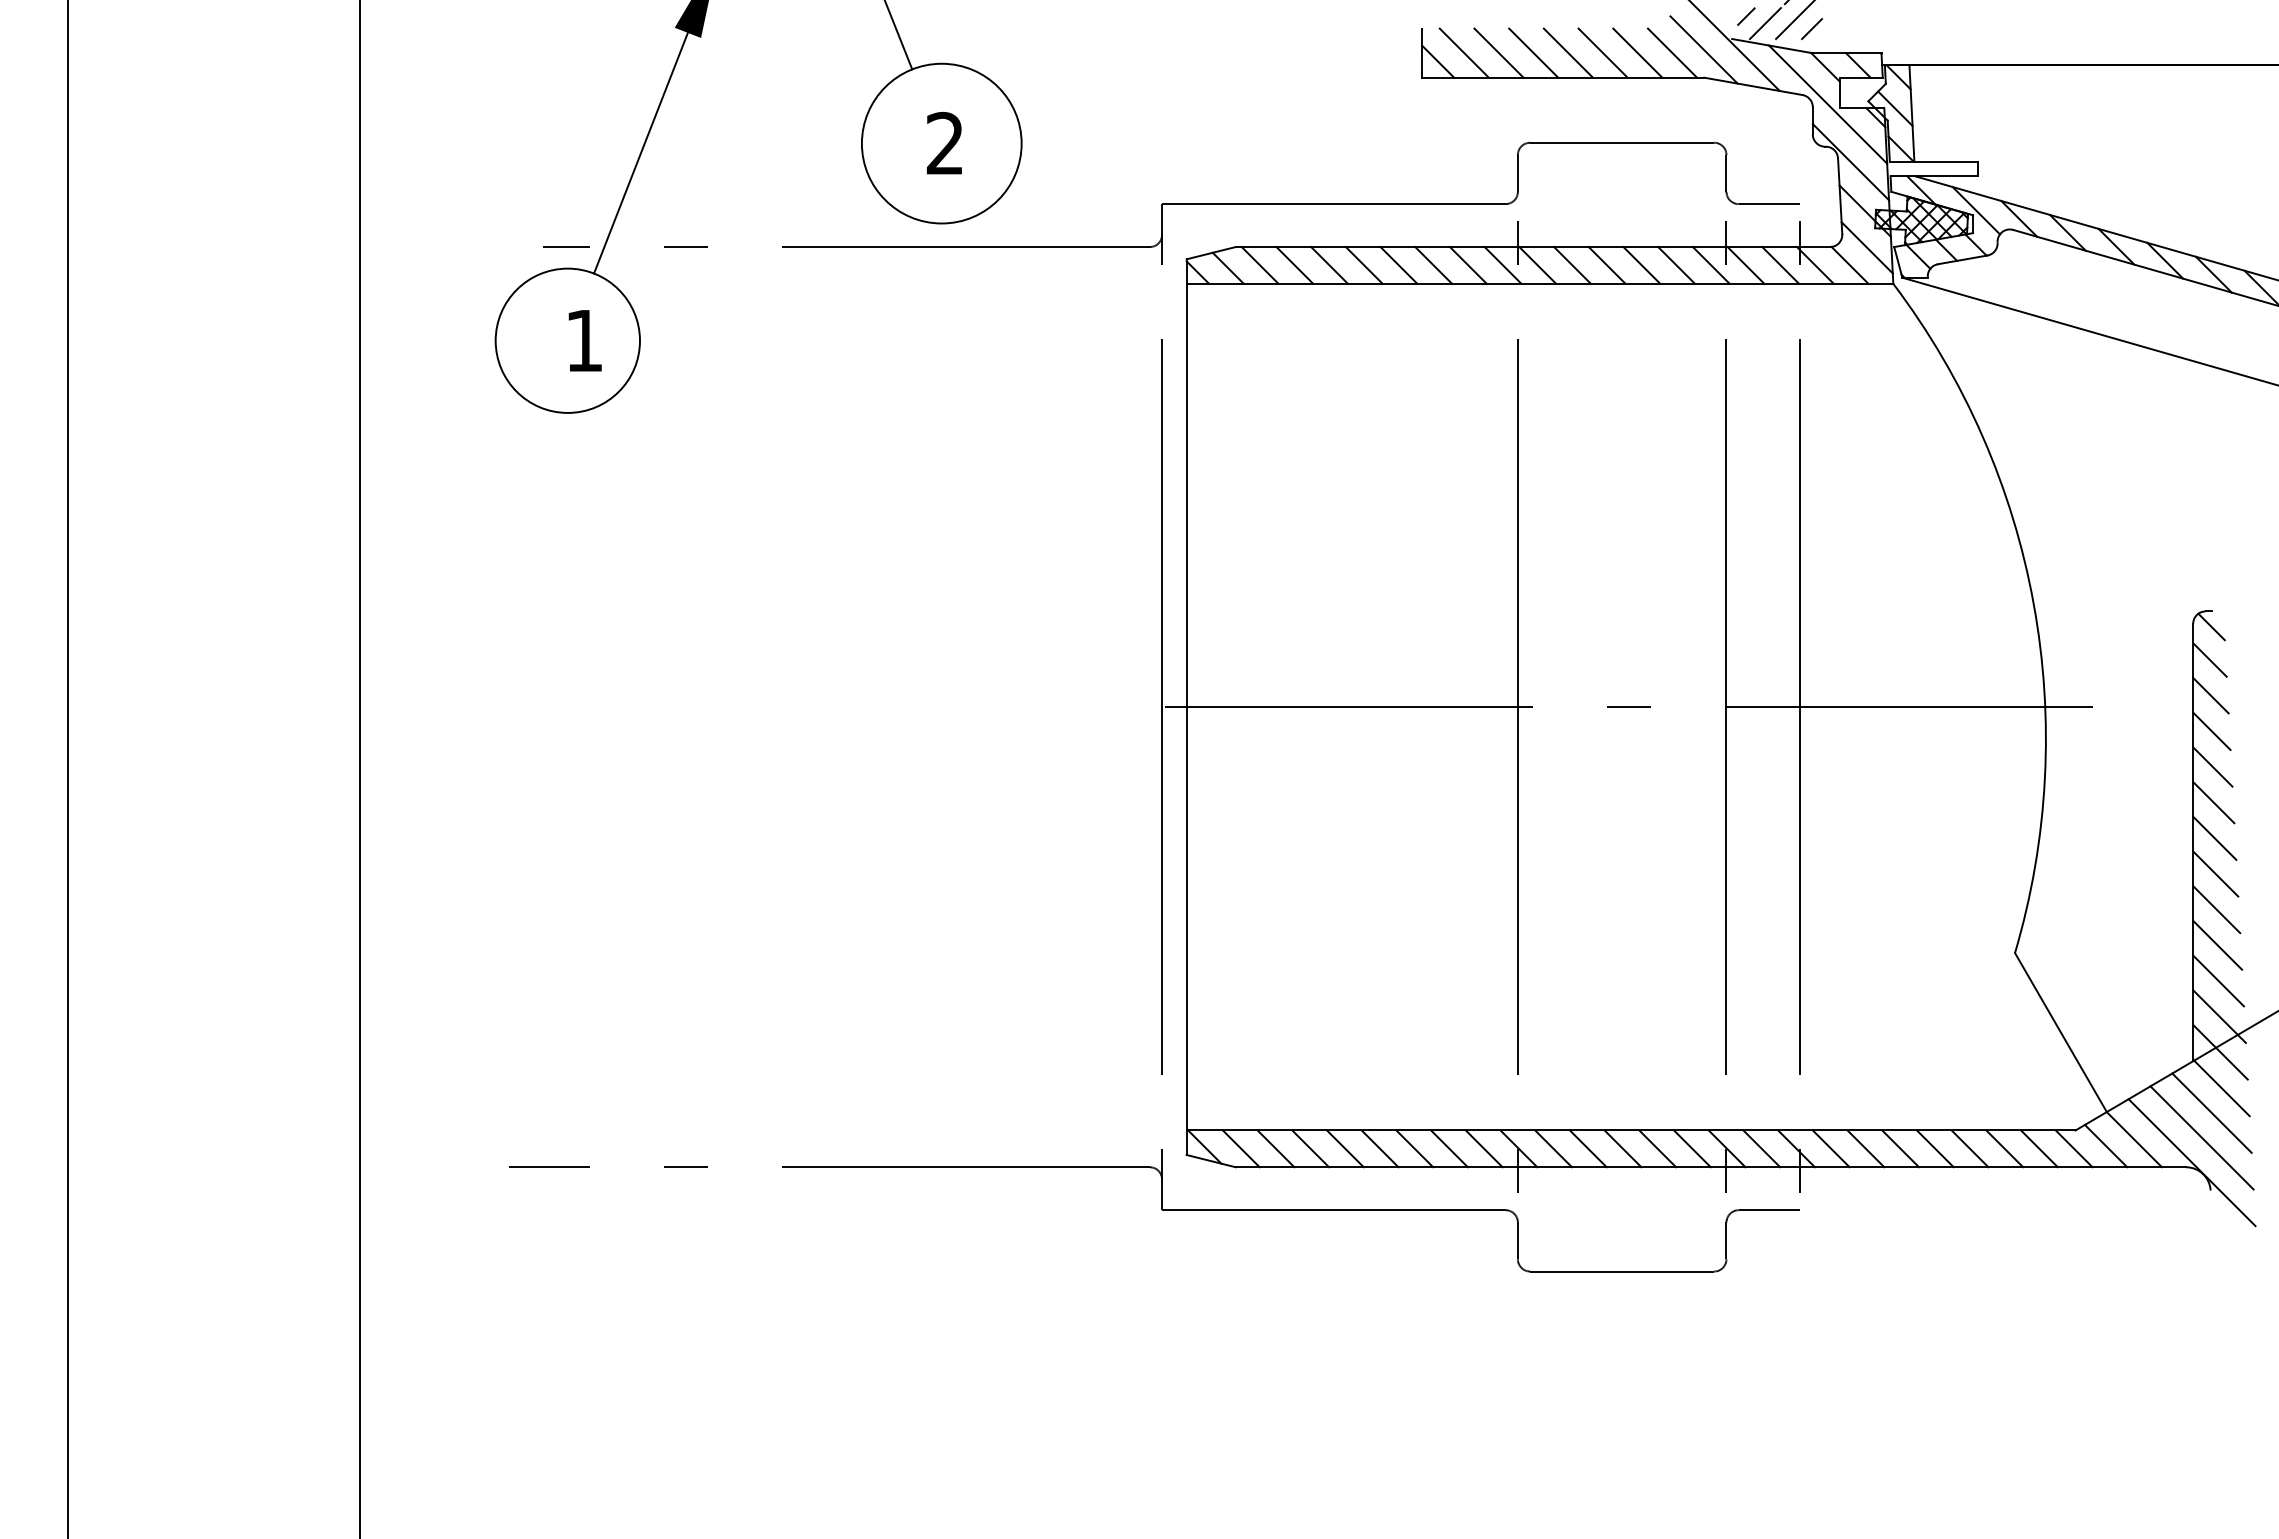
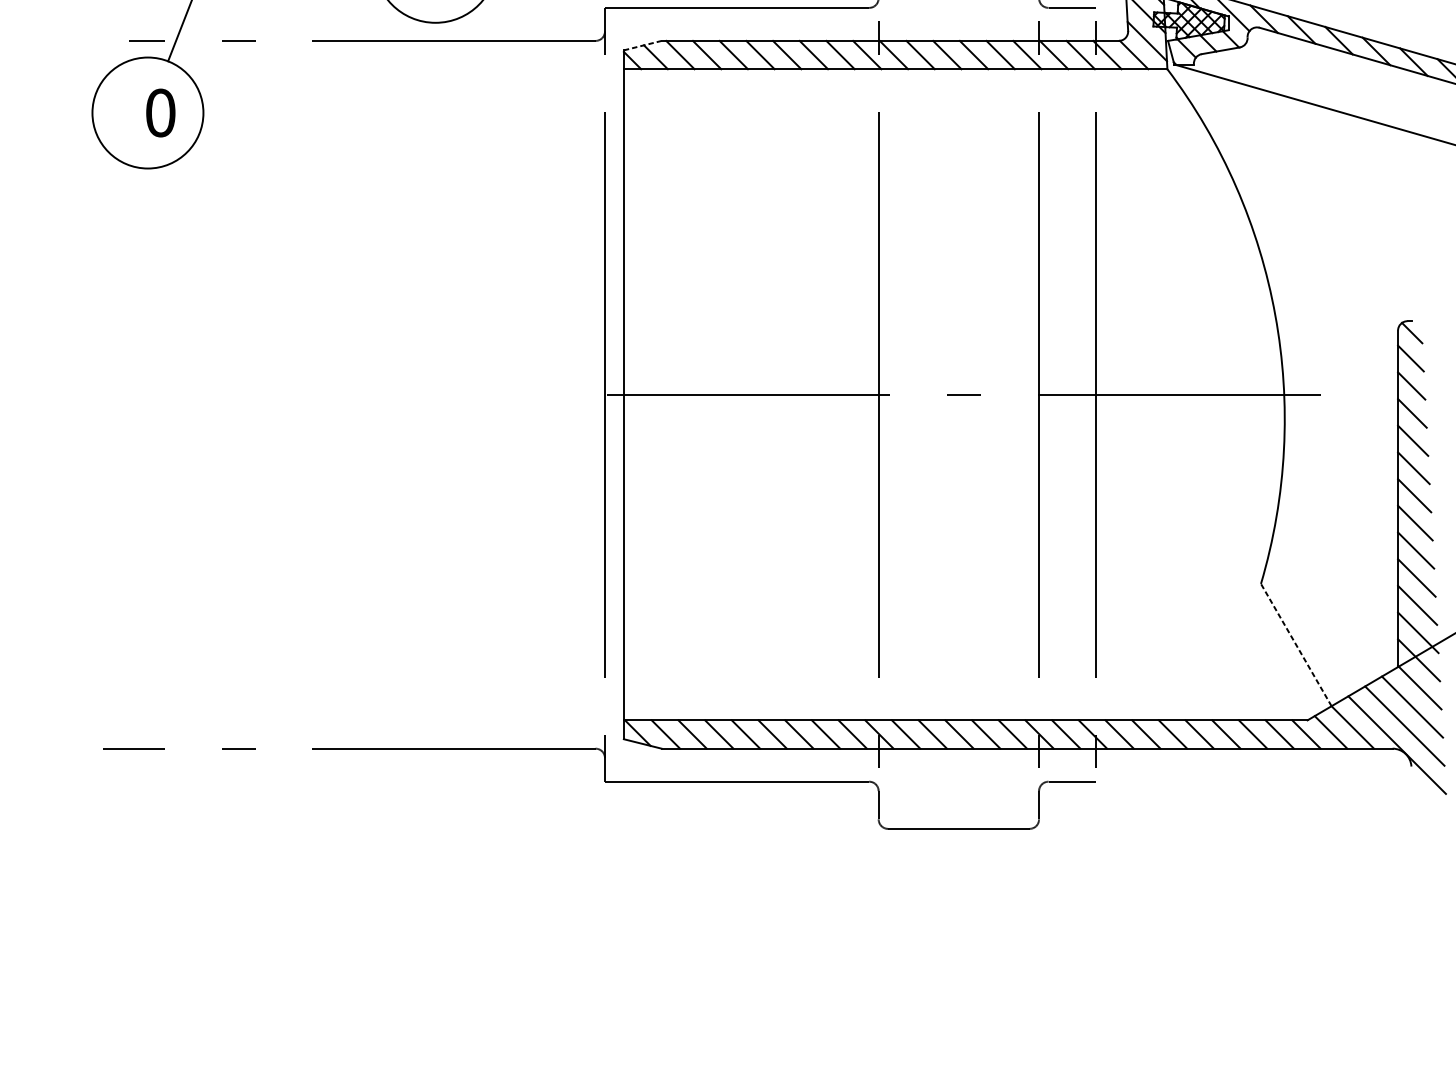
line: (1211, 253) -> (643, 45), solid -> dashed
text: (584, 340) -> (160, 112), 1 -> 0
line: (2060, 1032) -> (1295, 645), solid -> dashed

